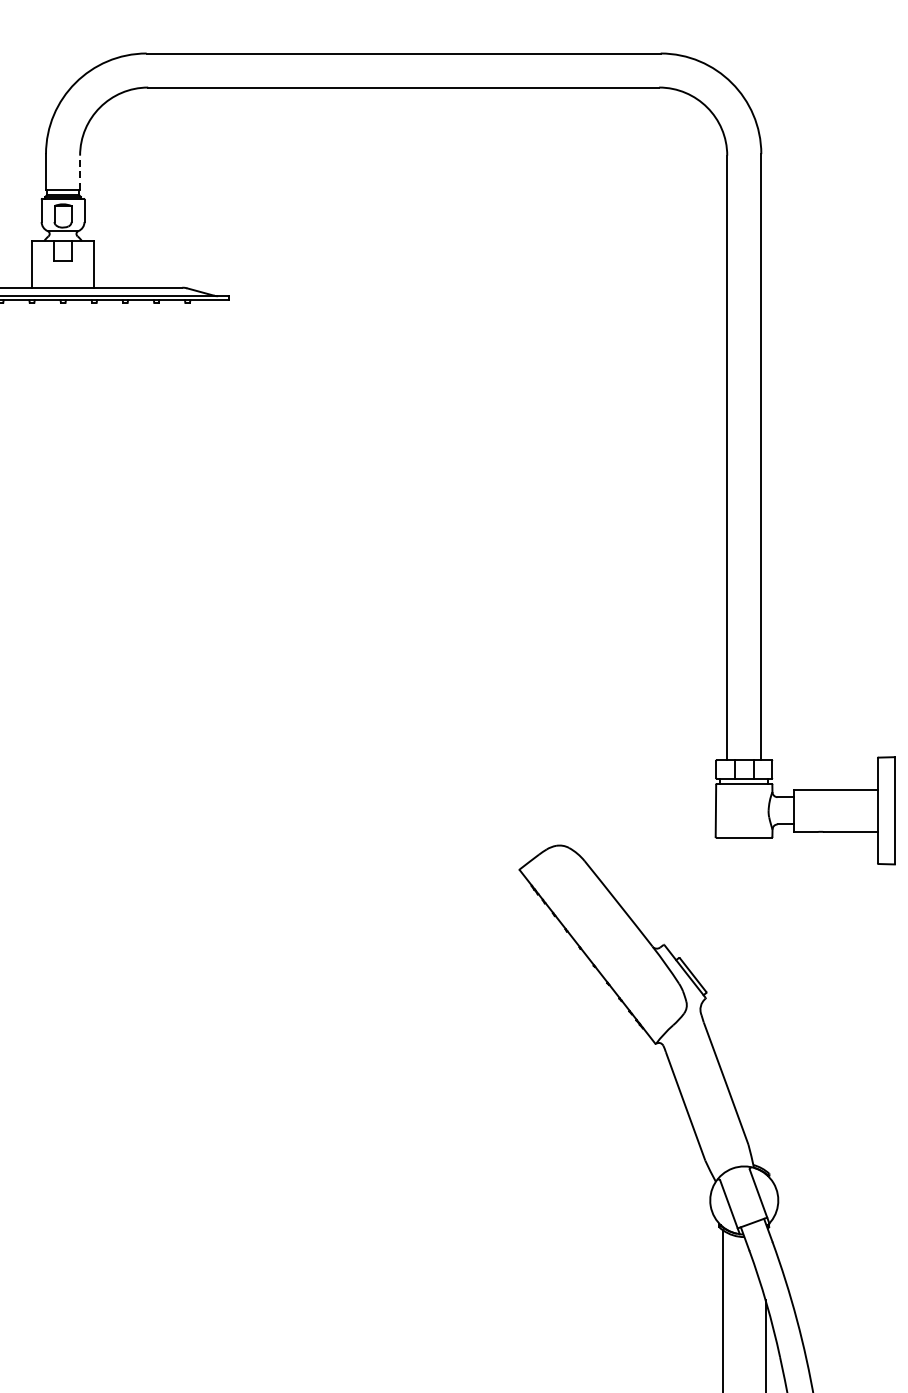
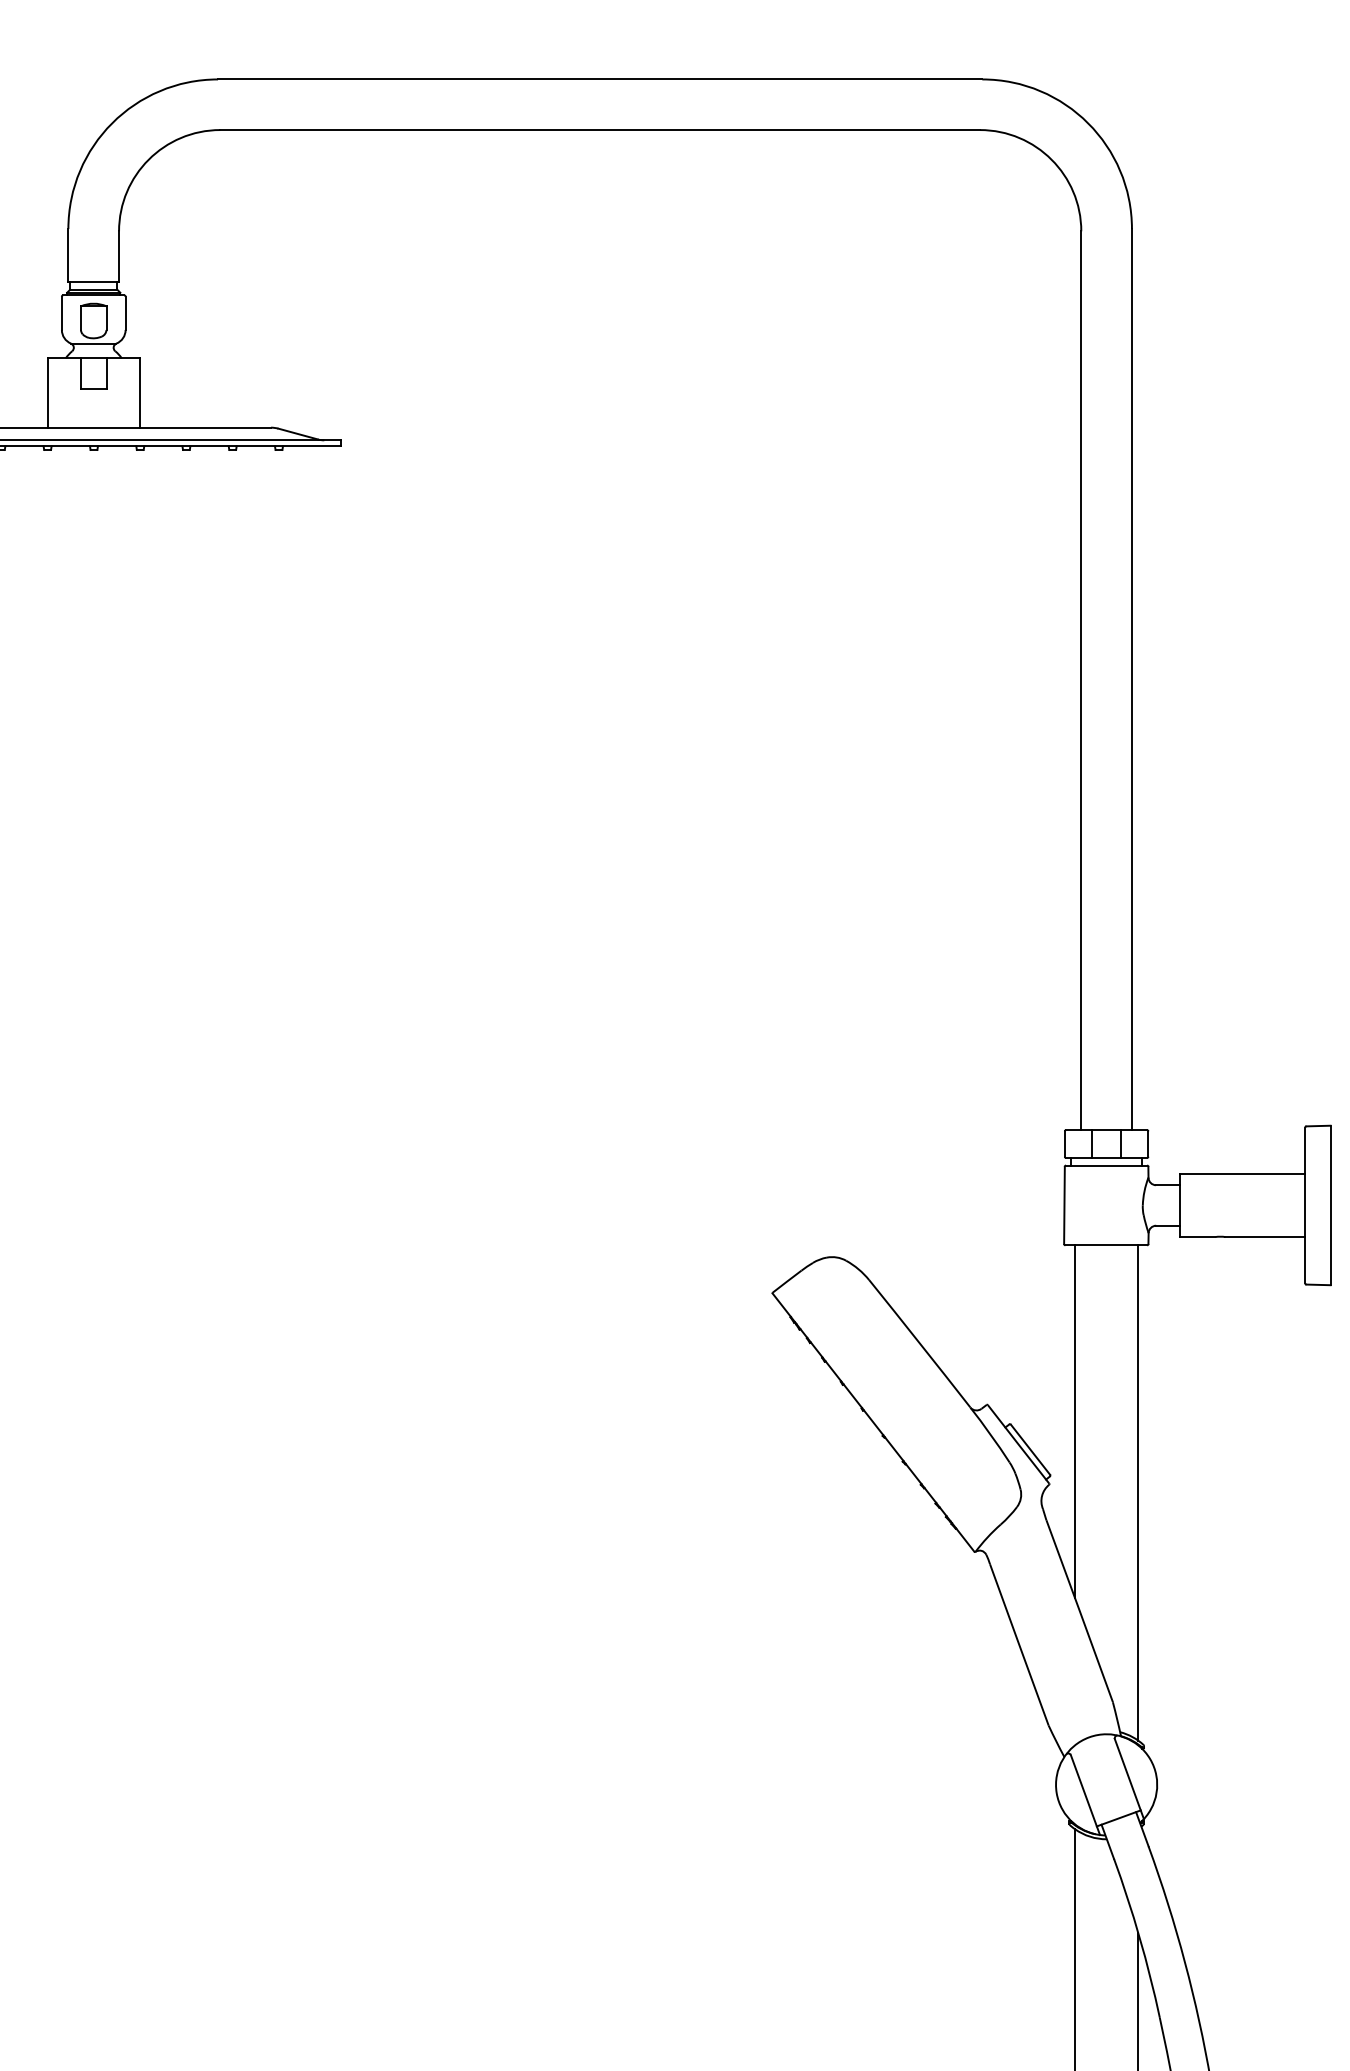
line: (80, 172) -> (119, 256), dashed -> solid
line: (722, 955) -> (1074, 1420), added
line: (765, 1003) -> (1138, 1491), added

